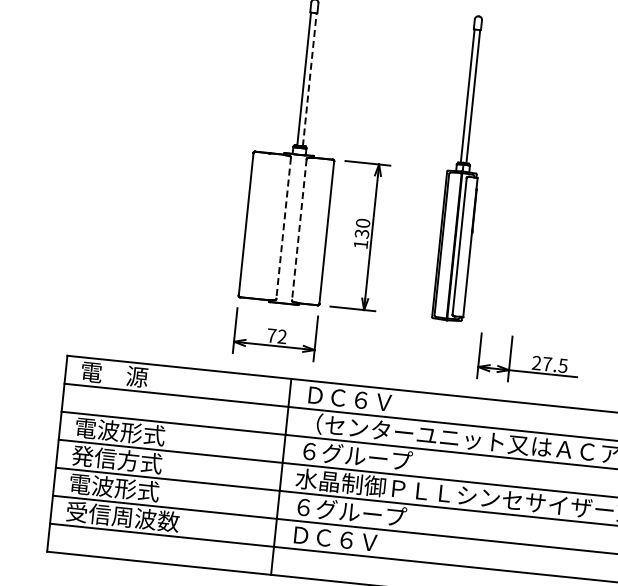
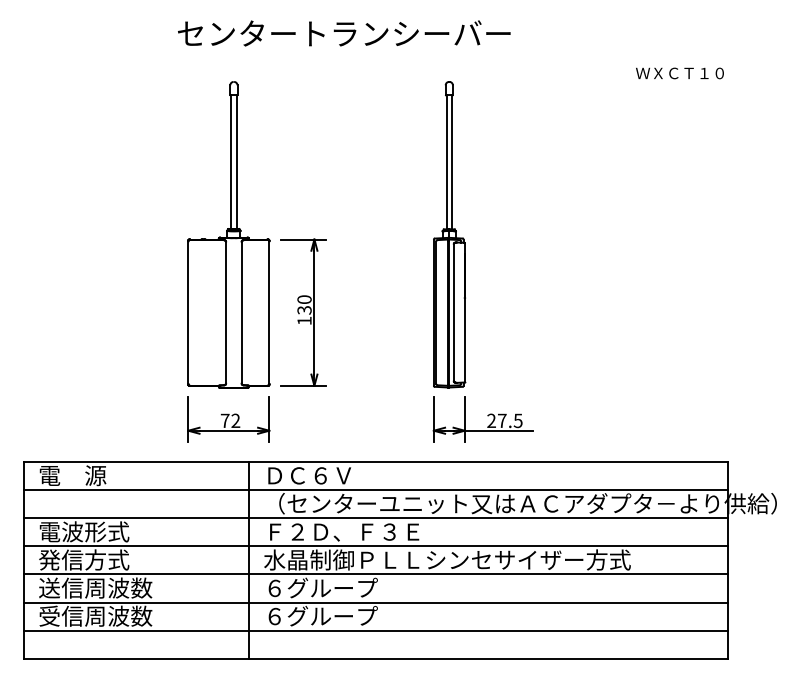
line: (309, 79) -> (236, 162), dashed -> solid
part: (463, 168) -> (449, 234), moved
line: (284, 228) -> (226, 312), dashed -> solid
line: (299, 229) -> (241, 312), dashed -> solid
text: (378, 457) -> (343, 531), ６グループ -> Ｆ２Ｄ、Ｆ３Ｅ
text: (125, 488) -> (95, 587), 電波形式 -> 送信周波数
text: (348, 539) -> (322, 615), ＤＣ６Ｖ -> ６グループ

